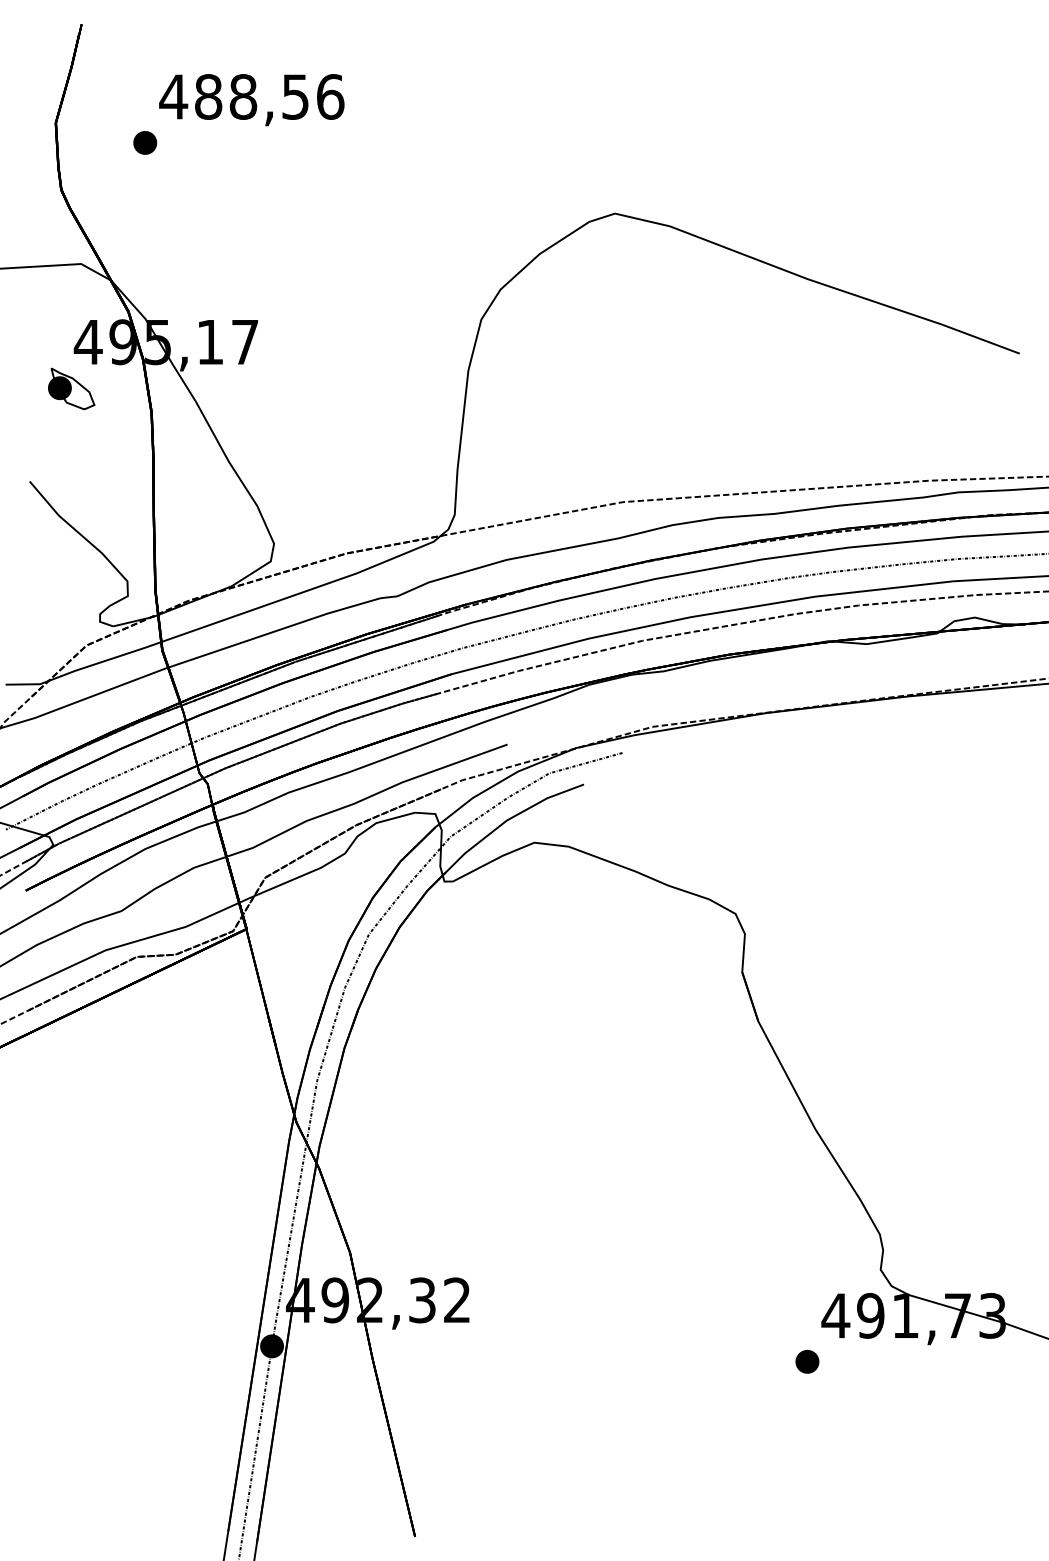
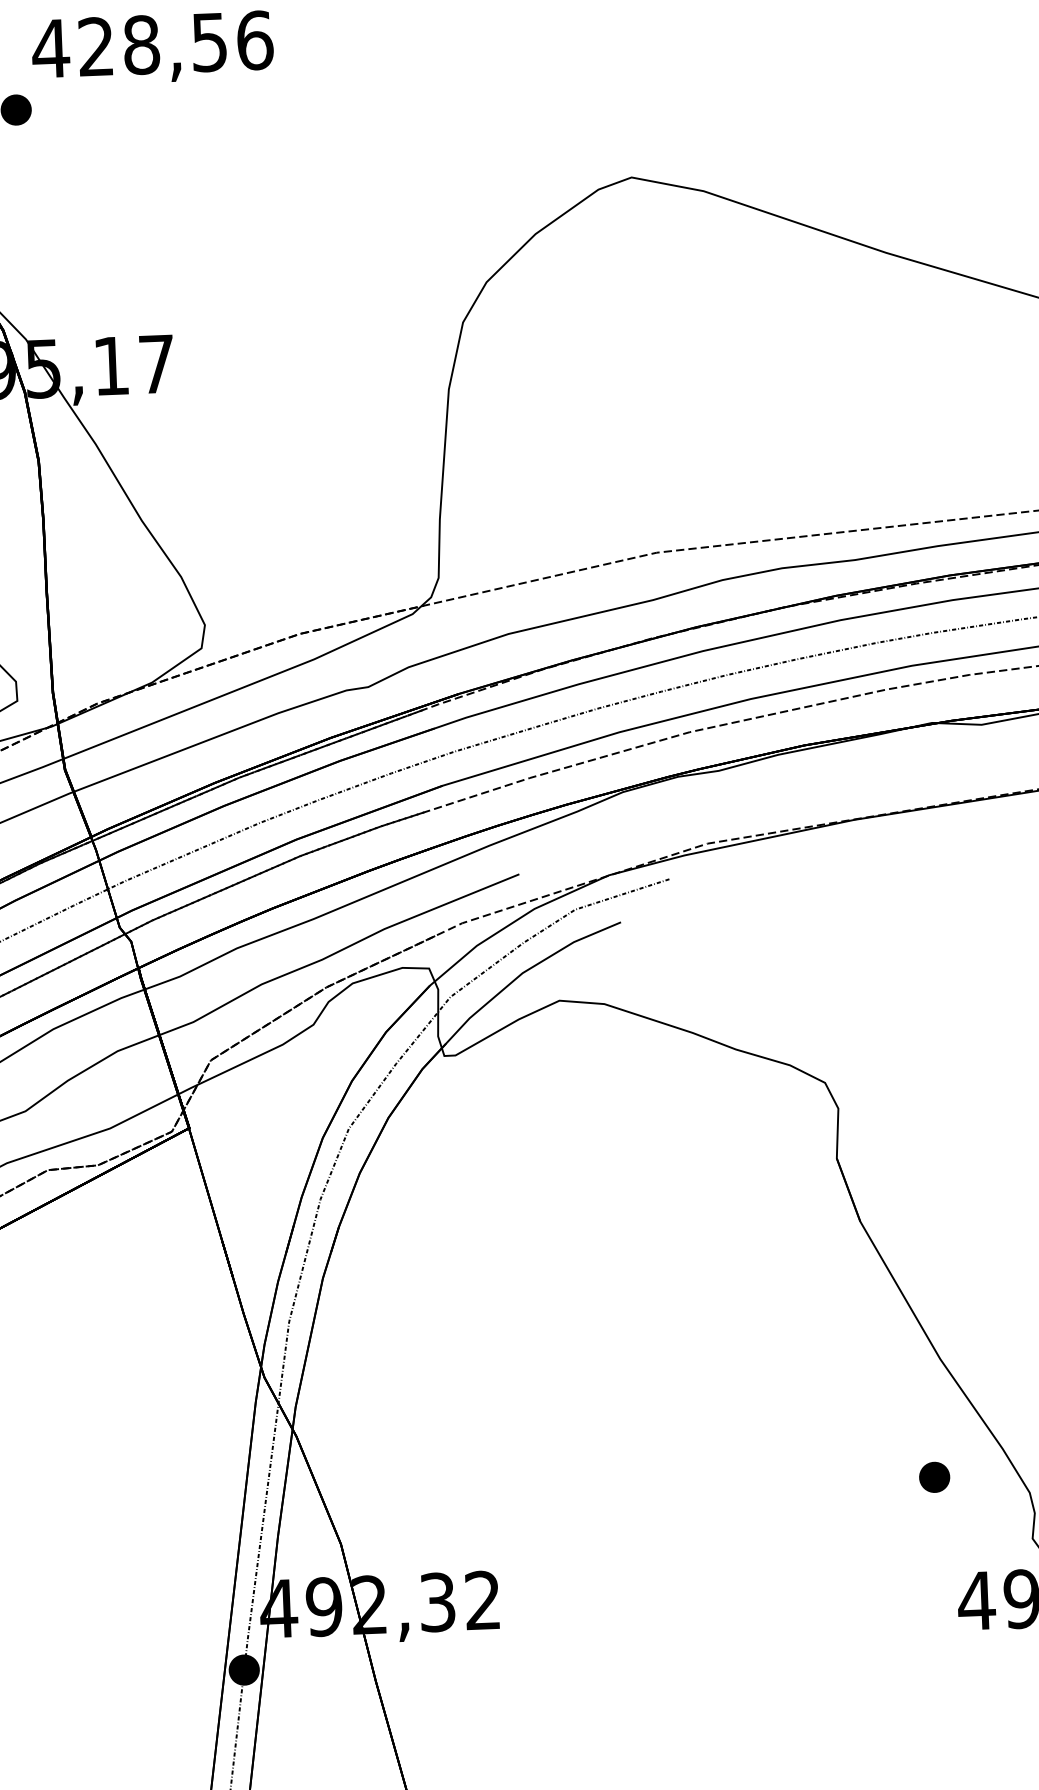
text: (208, 96) -> (96, 46), 488,56 -> 428,56
part: (807, 1361) -> (934, 1476), moved

